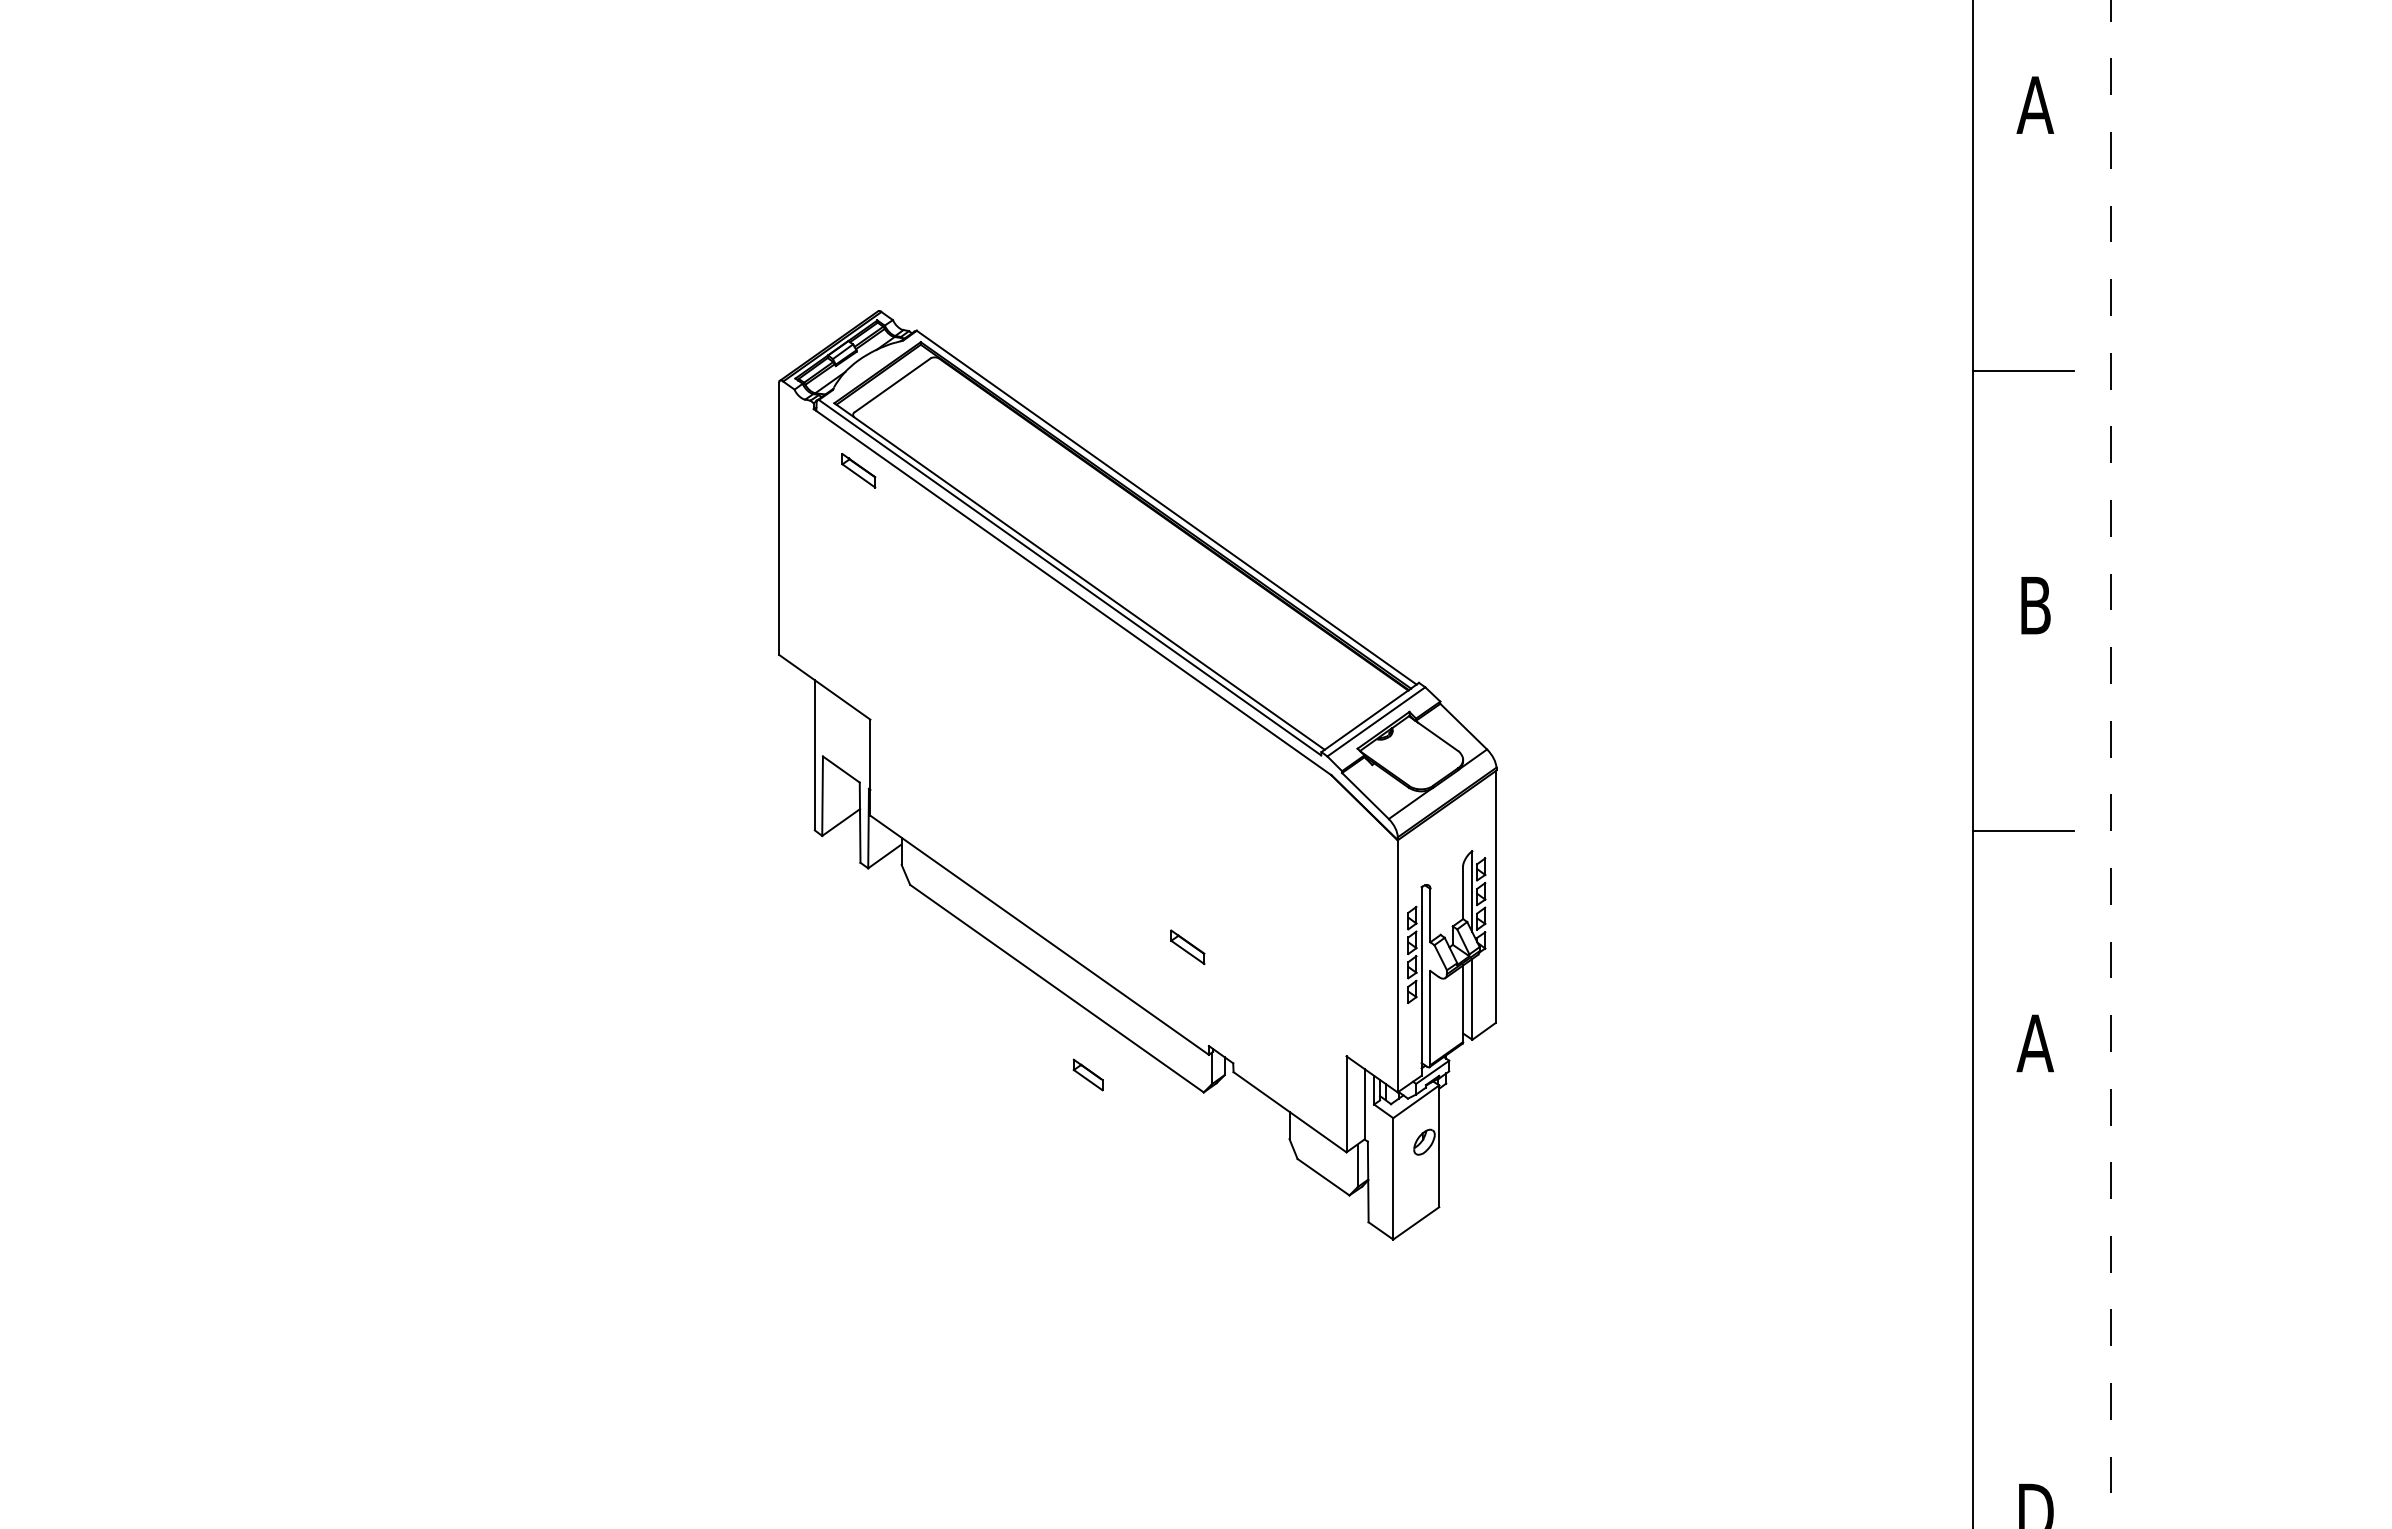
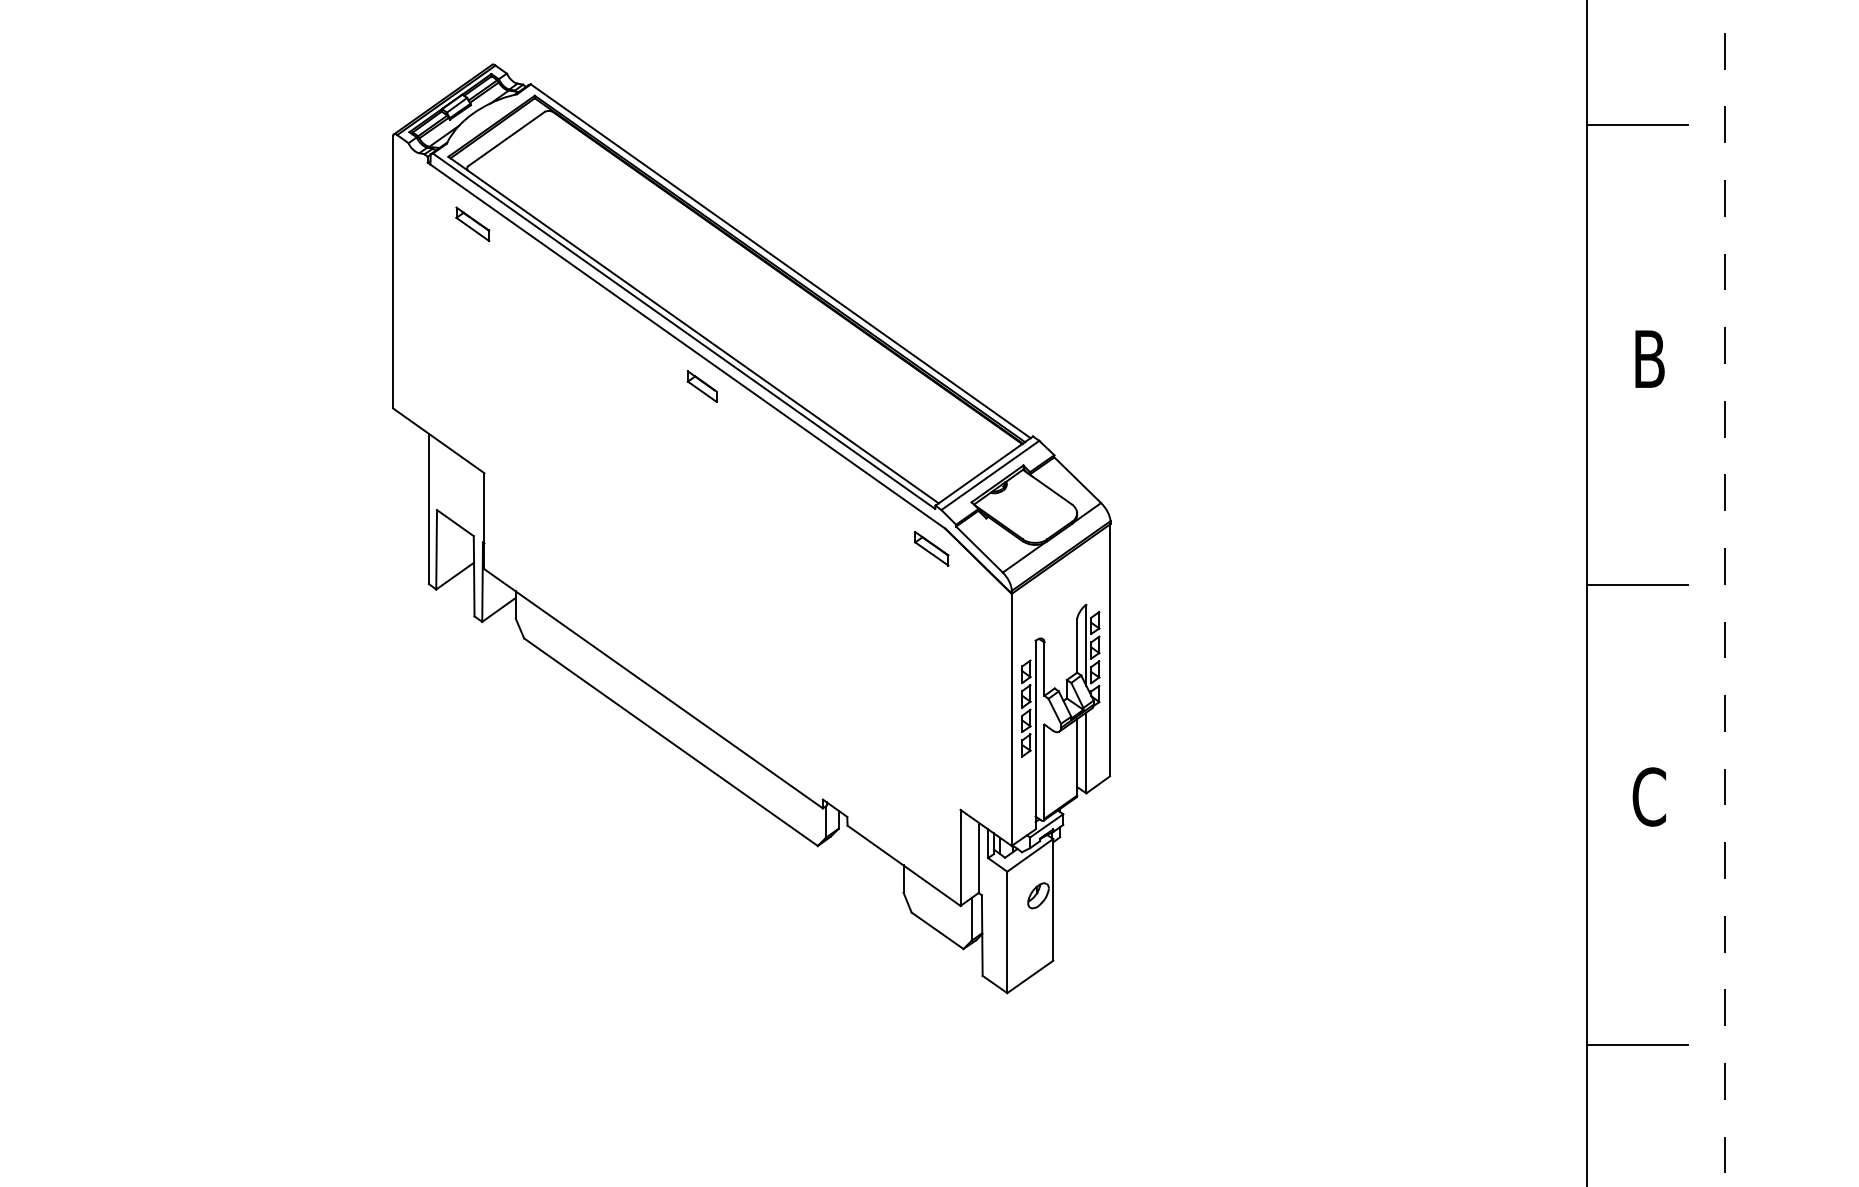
part: (1187, 947) -> (931, 549), moved
text: (2034, 1043) -> (1648, 797), A -> C
part: (1087, 1074) -> (701, 386), moved
line: (2022, 1291) -> (1636, 1045), added

